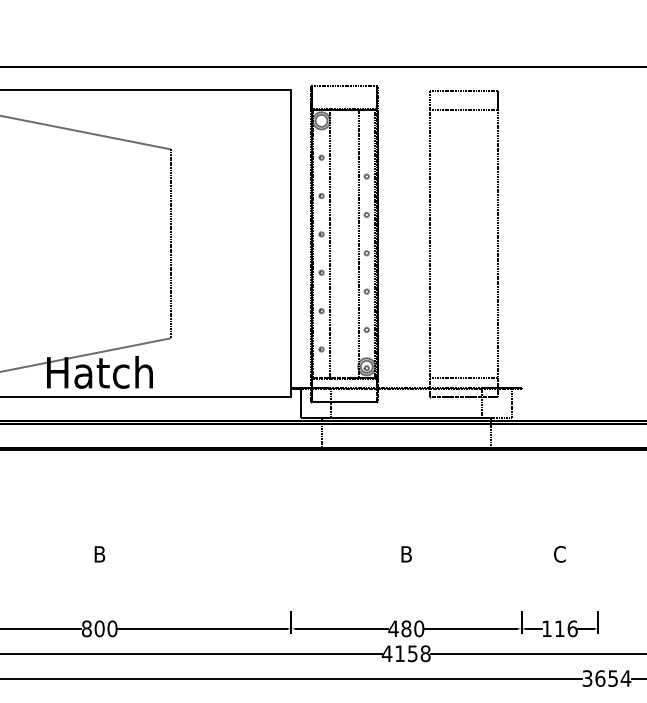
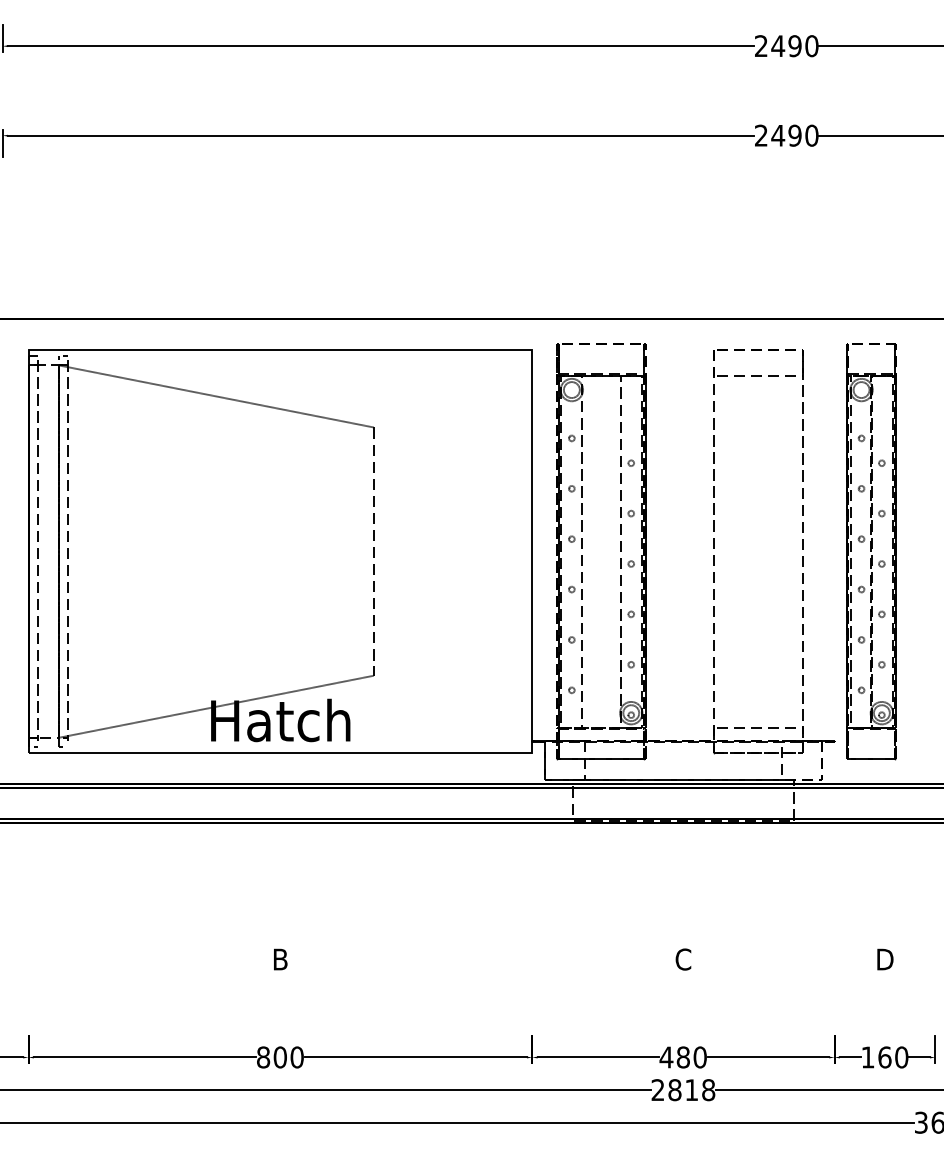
part: (549, 243) -> (871, 551), added
text: (406, 554) -> (683, 959), B -> C
text: (560, 554) -> (885, 959), C -> D
text: (566, 628) -> (893, 1057), 116 -> 160
text: (399, 654) -> (674, 1090), 4158 -> 2818

